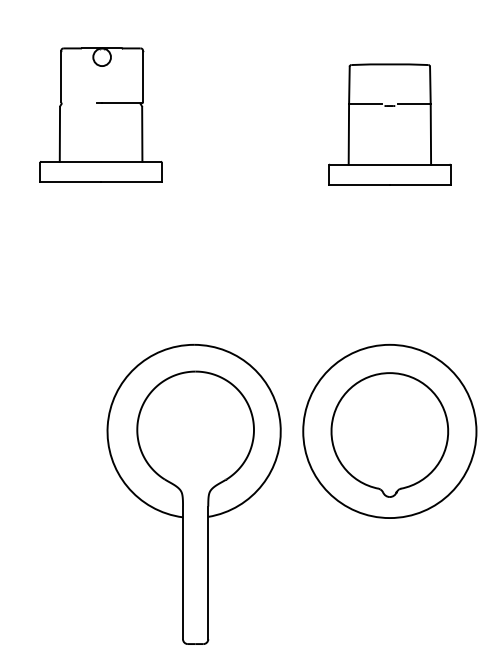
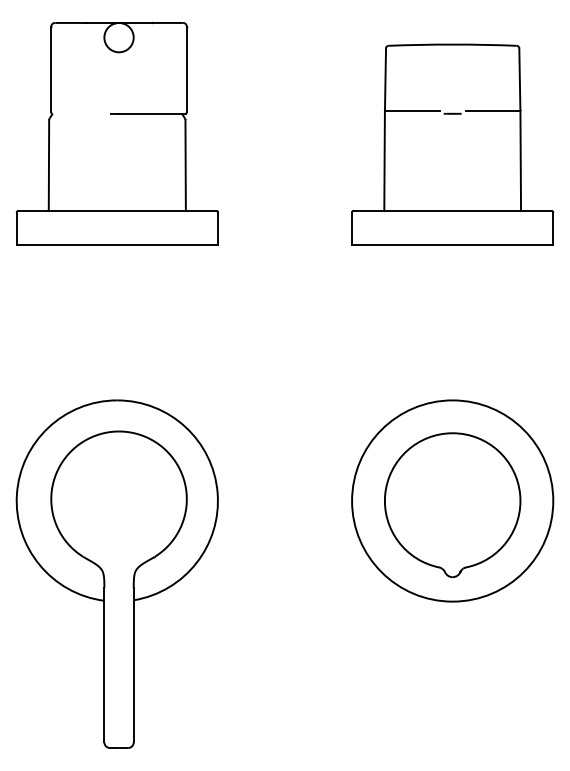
part: (100, 114) -> (116, 132), size x1.43
part: (389, 124) -> (452, 144), size x1.43
part: (193, 494) -> (116, 574), moved

